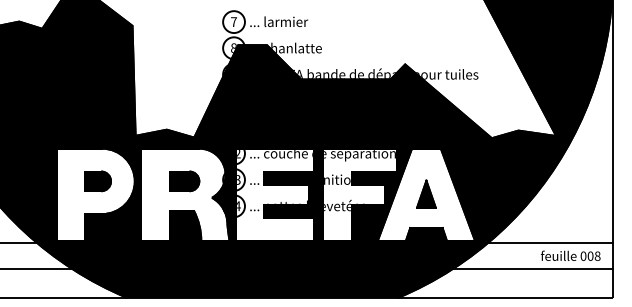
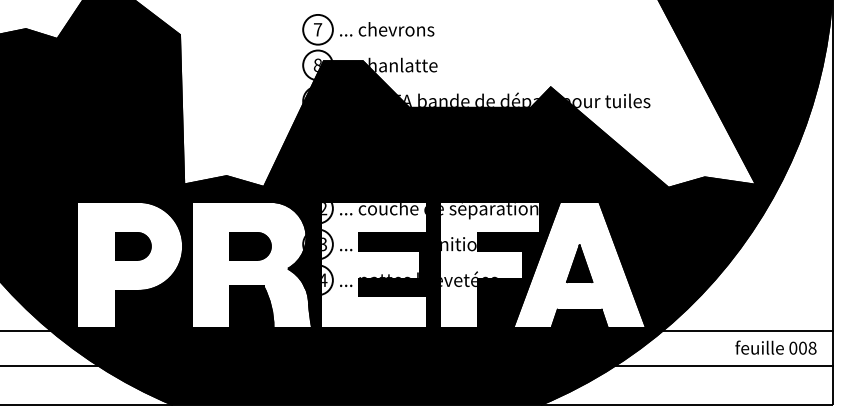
text: (291, 21) -> (396, 28), ... larmier -> ... chevrons

